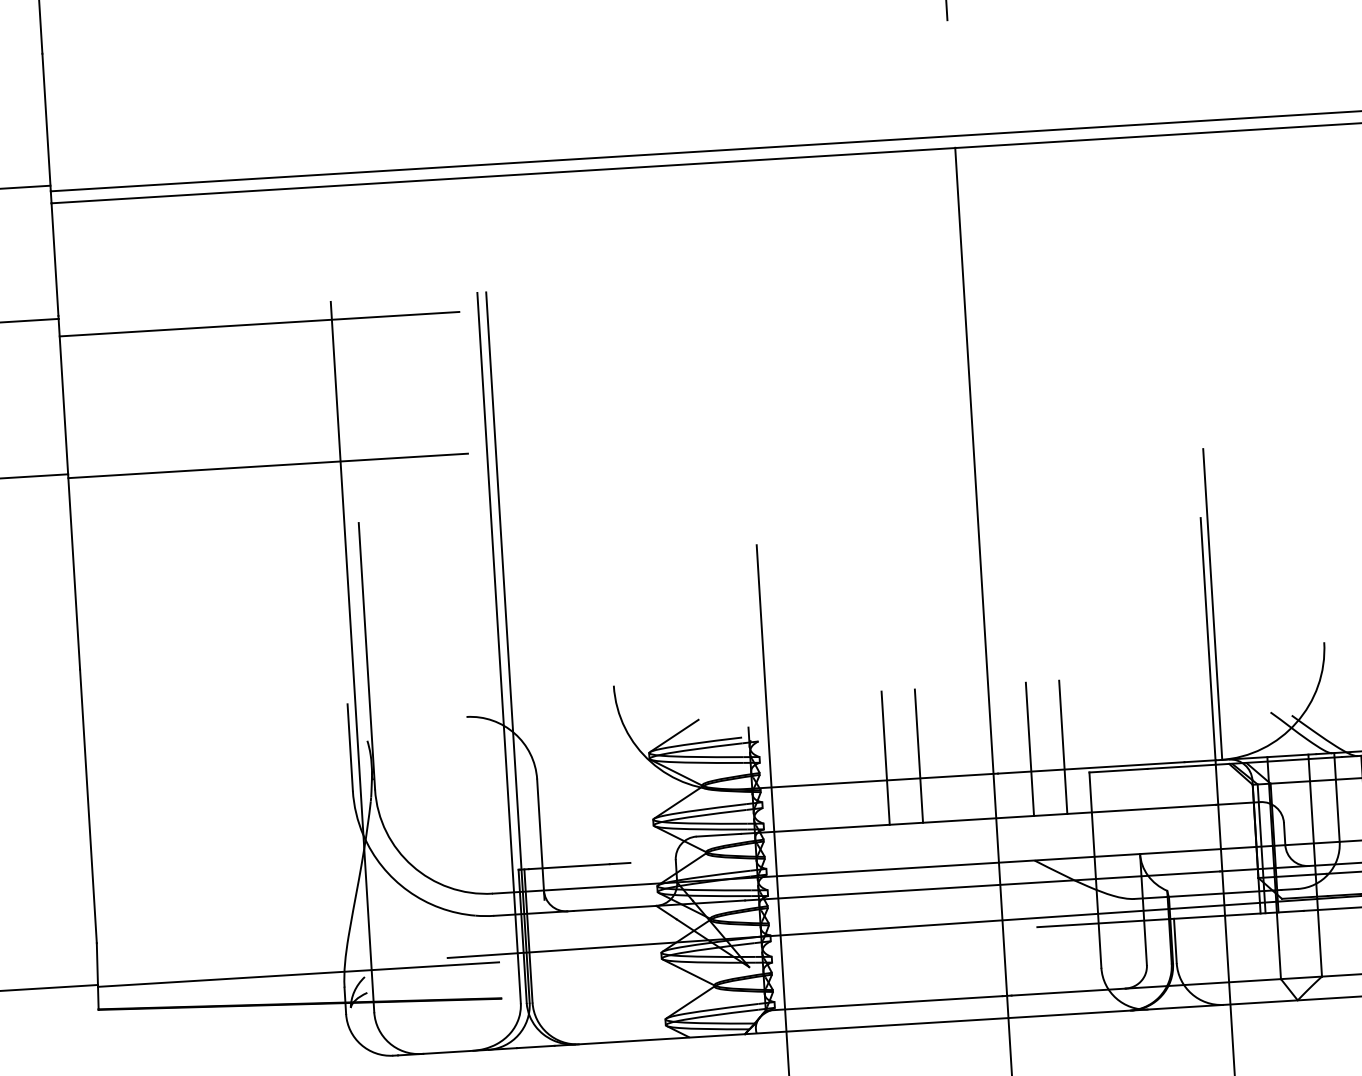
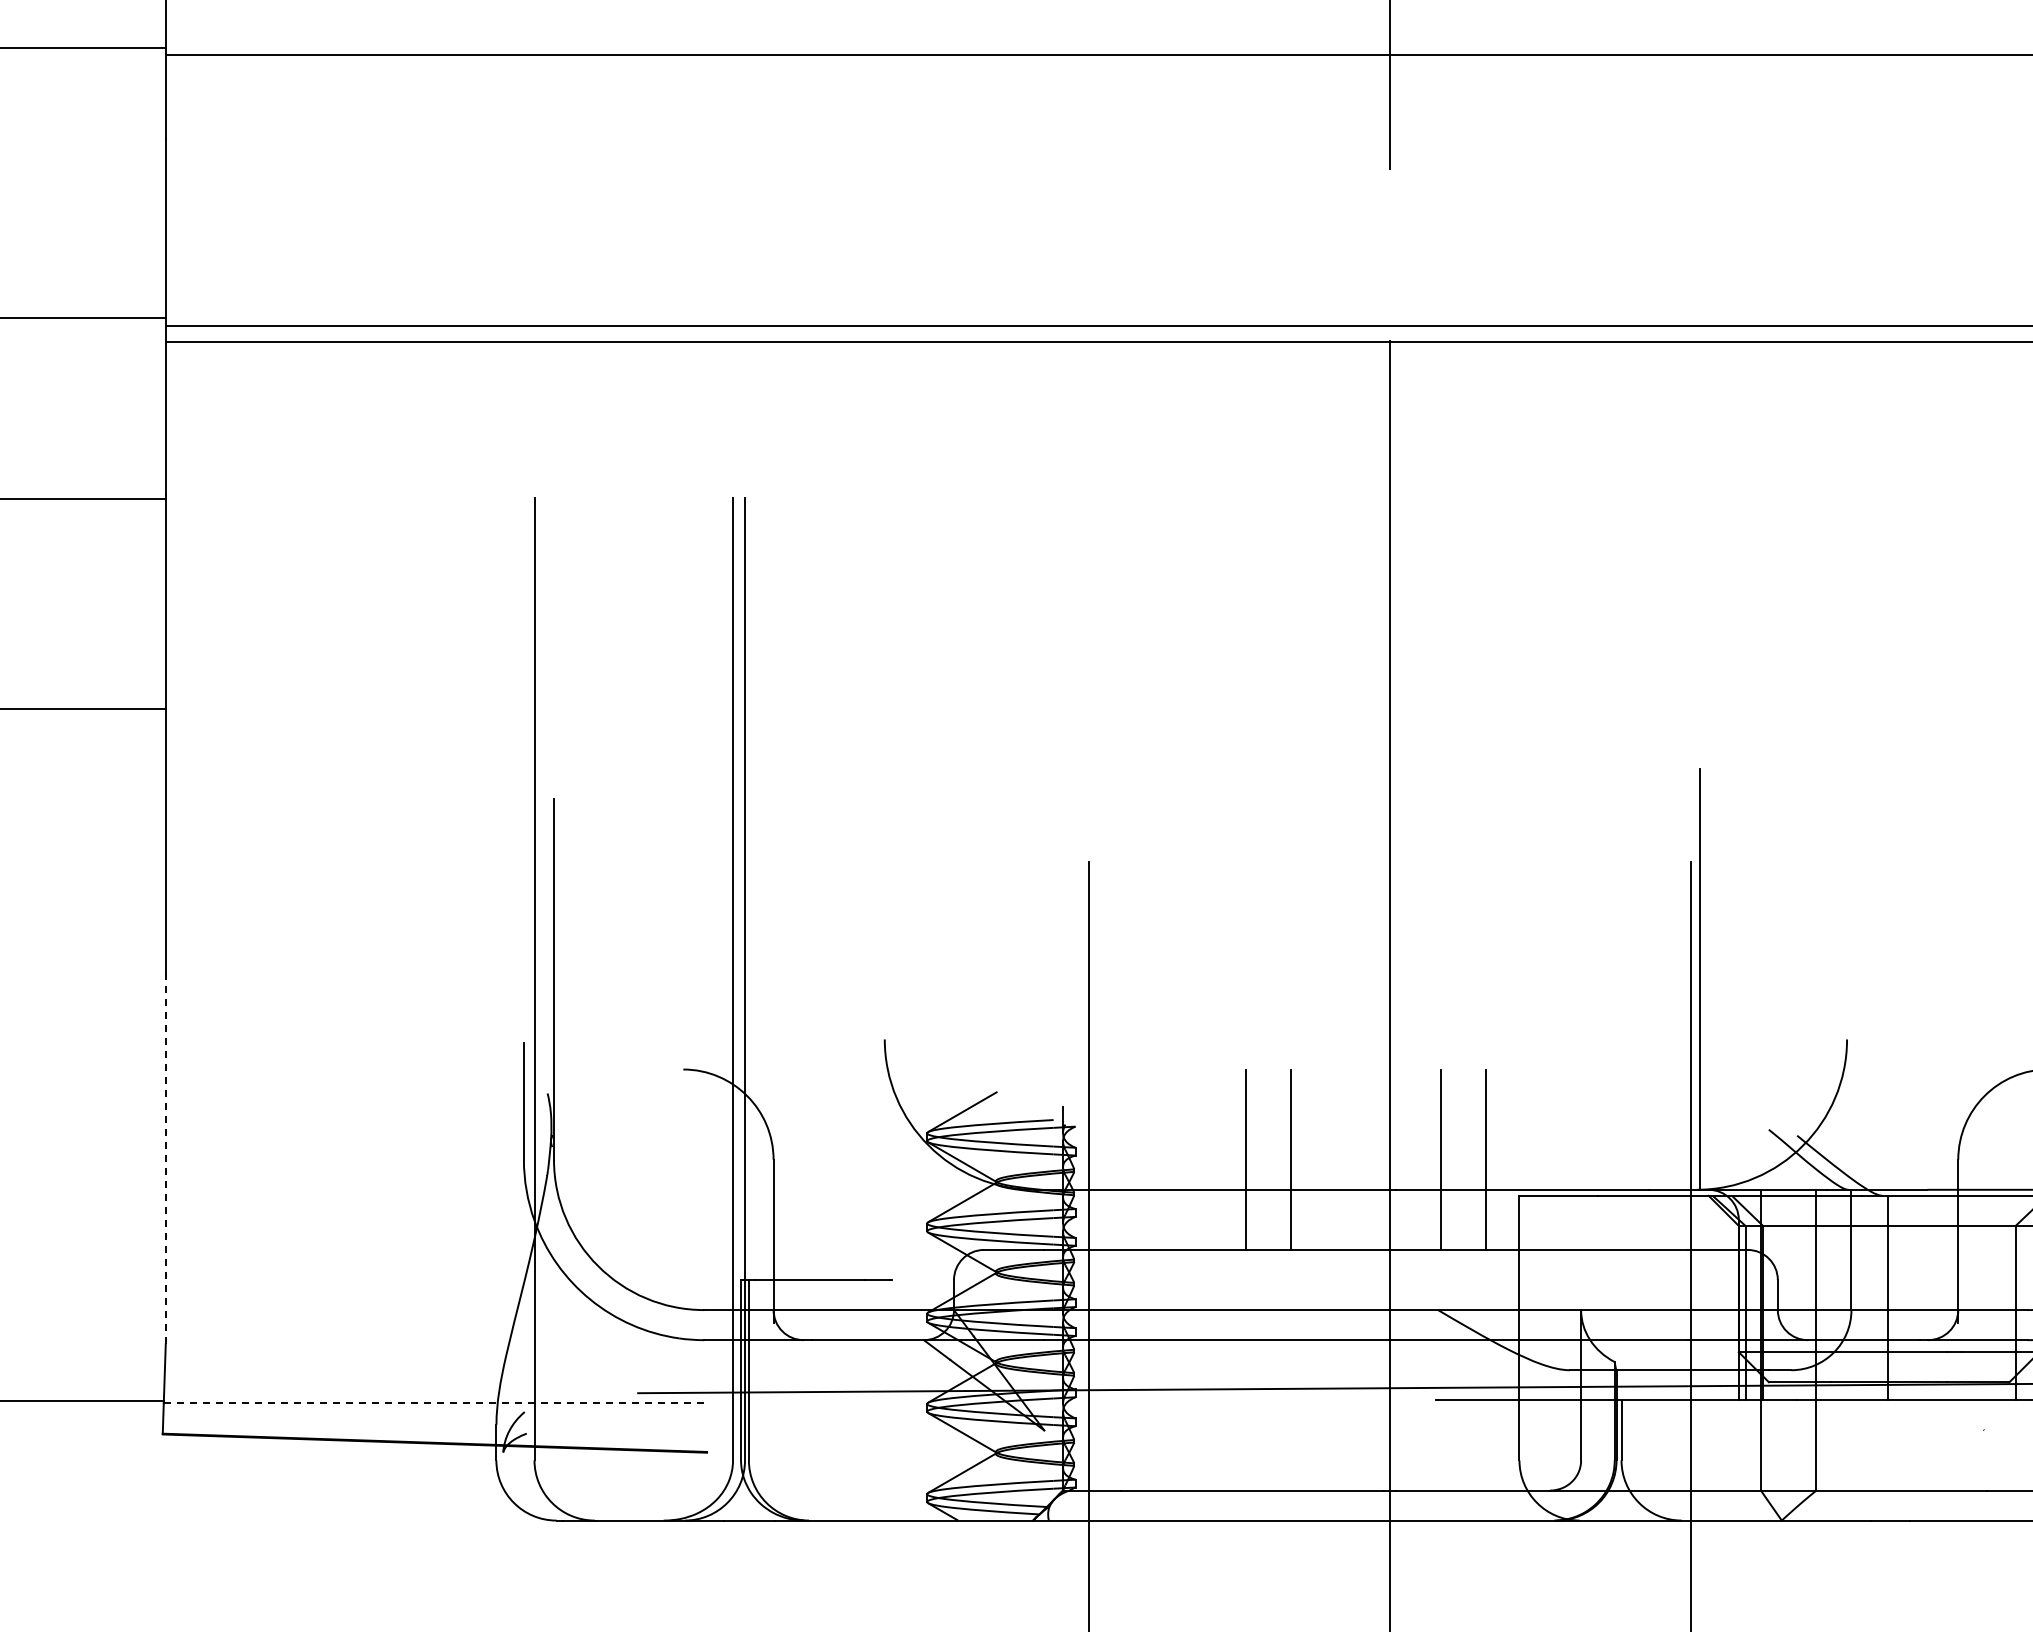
line: (259, 324) -> (436, 522), removed
line: (268, 466) -> (436, 714), removed
line: (88, 806) -> (165, 1158), solid -> dashed
line: (298, 974) -> (435, 1403), solid -> dashed

